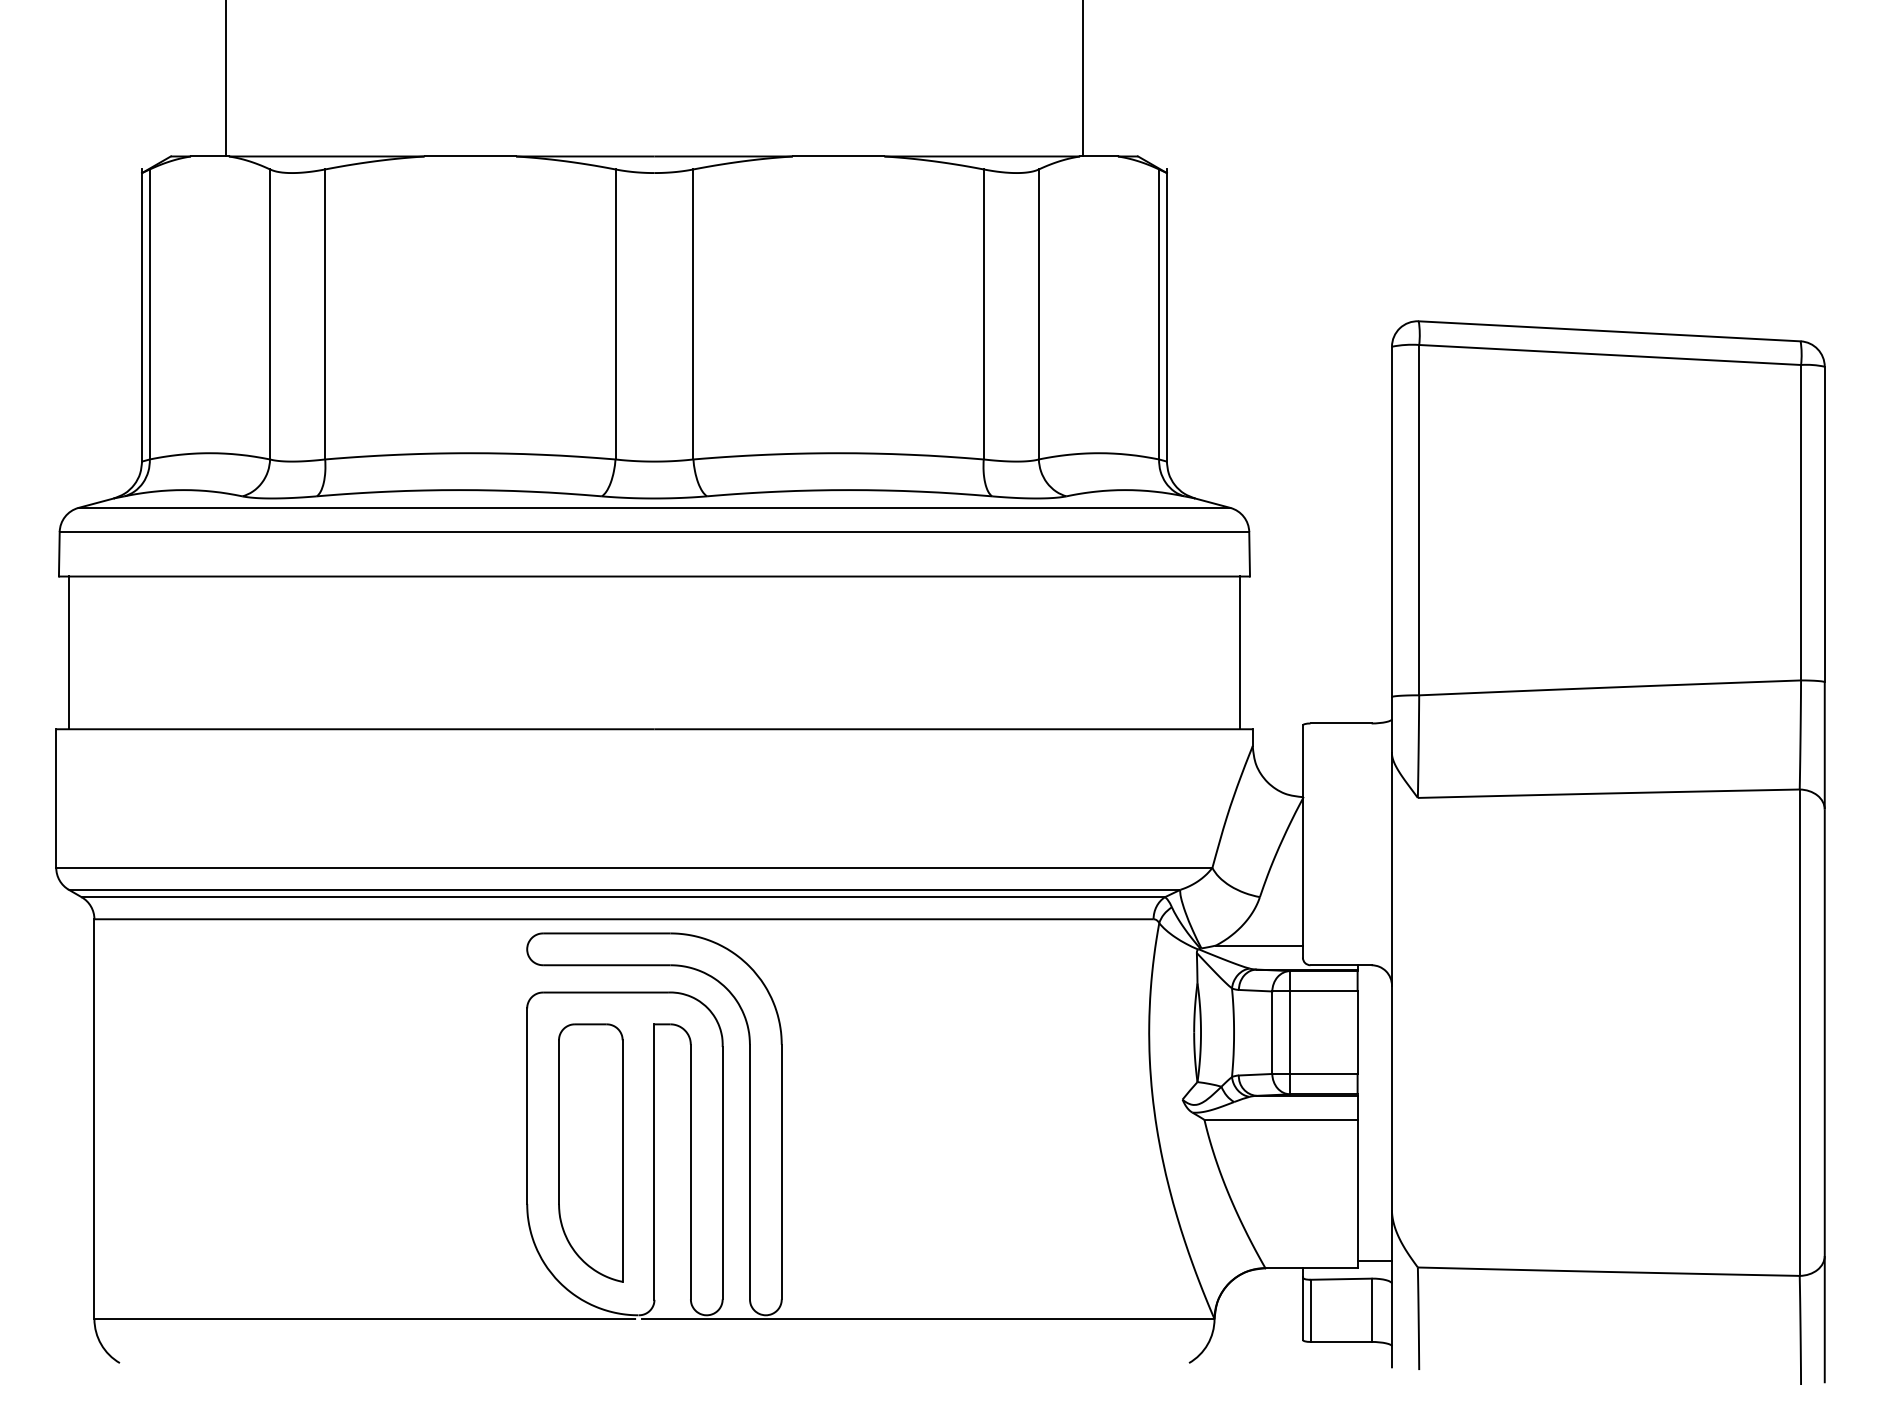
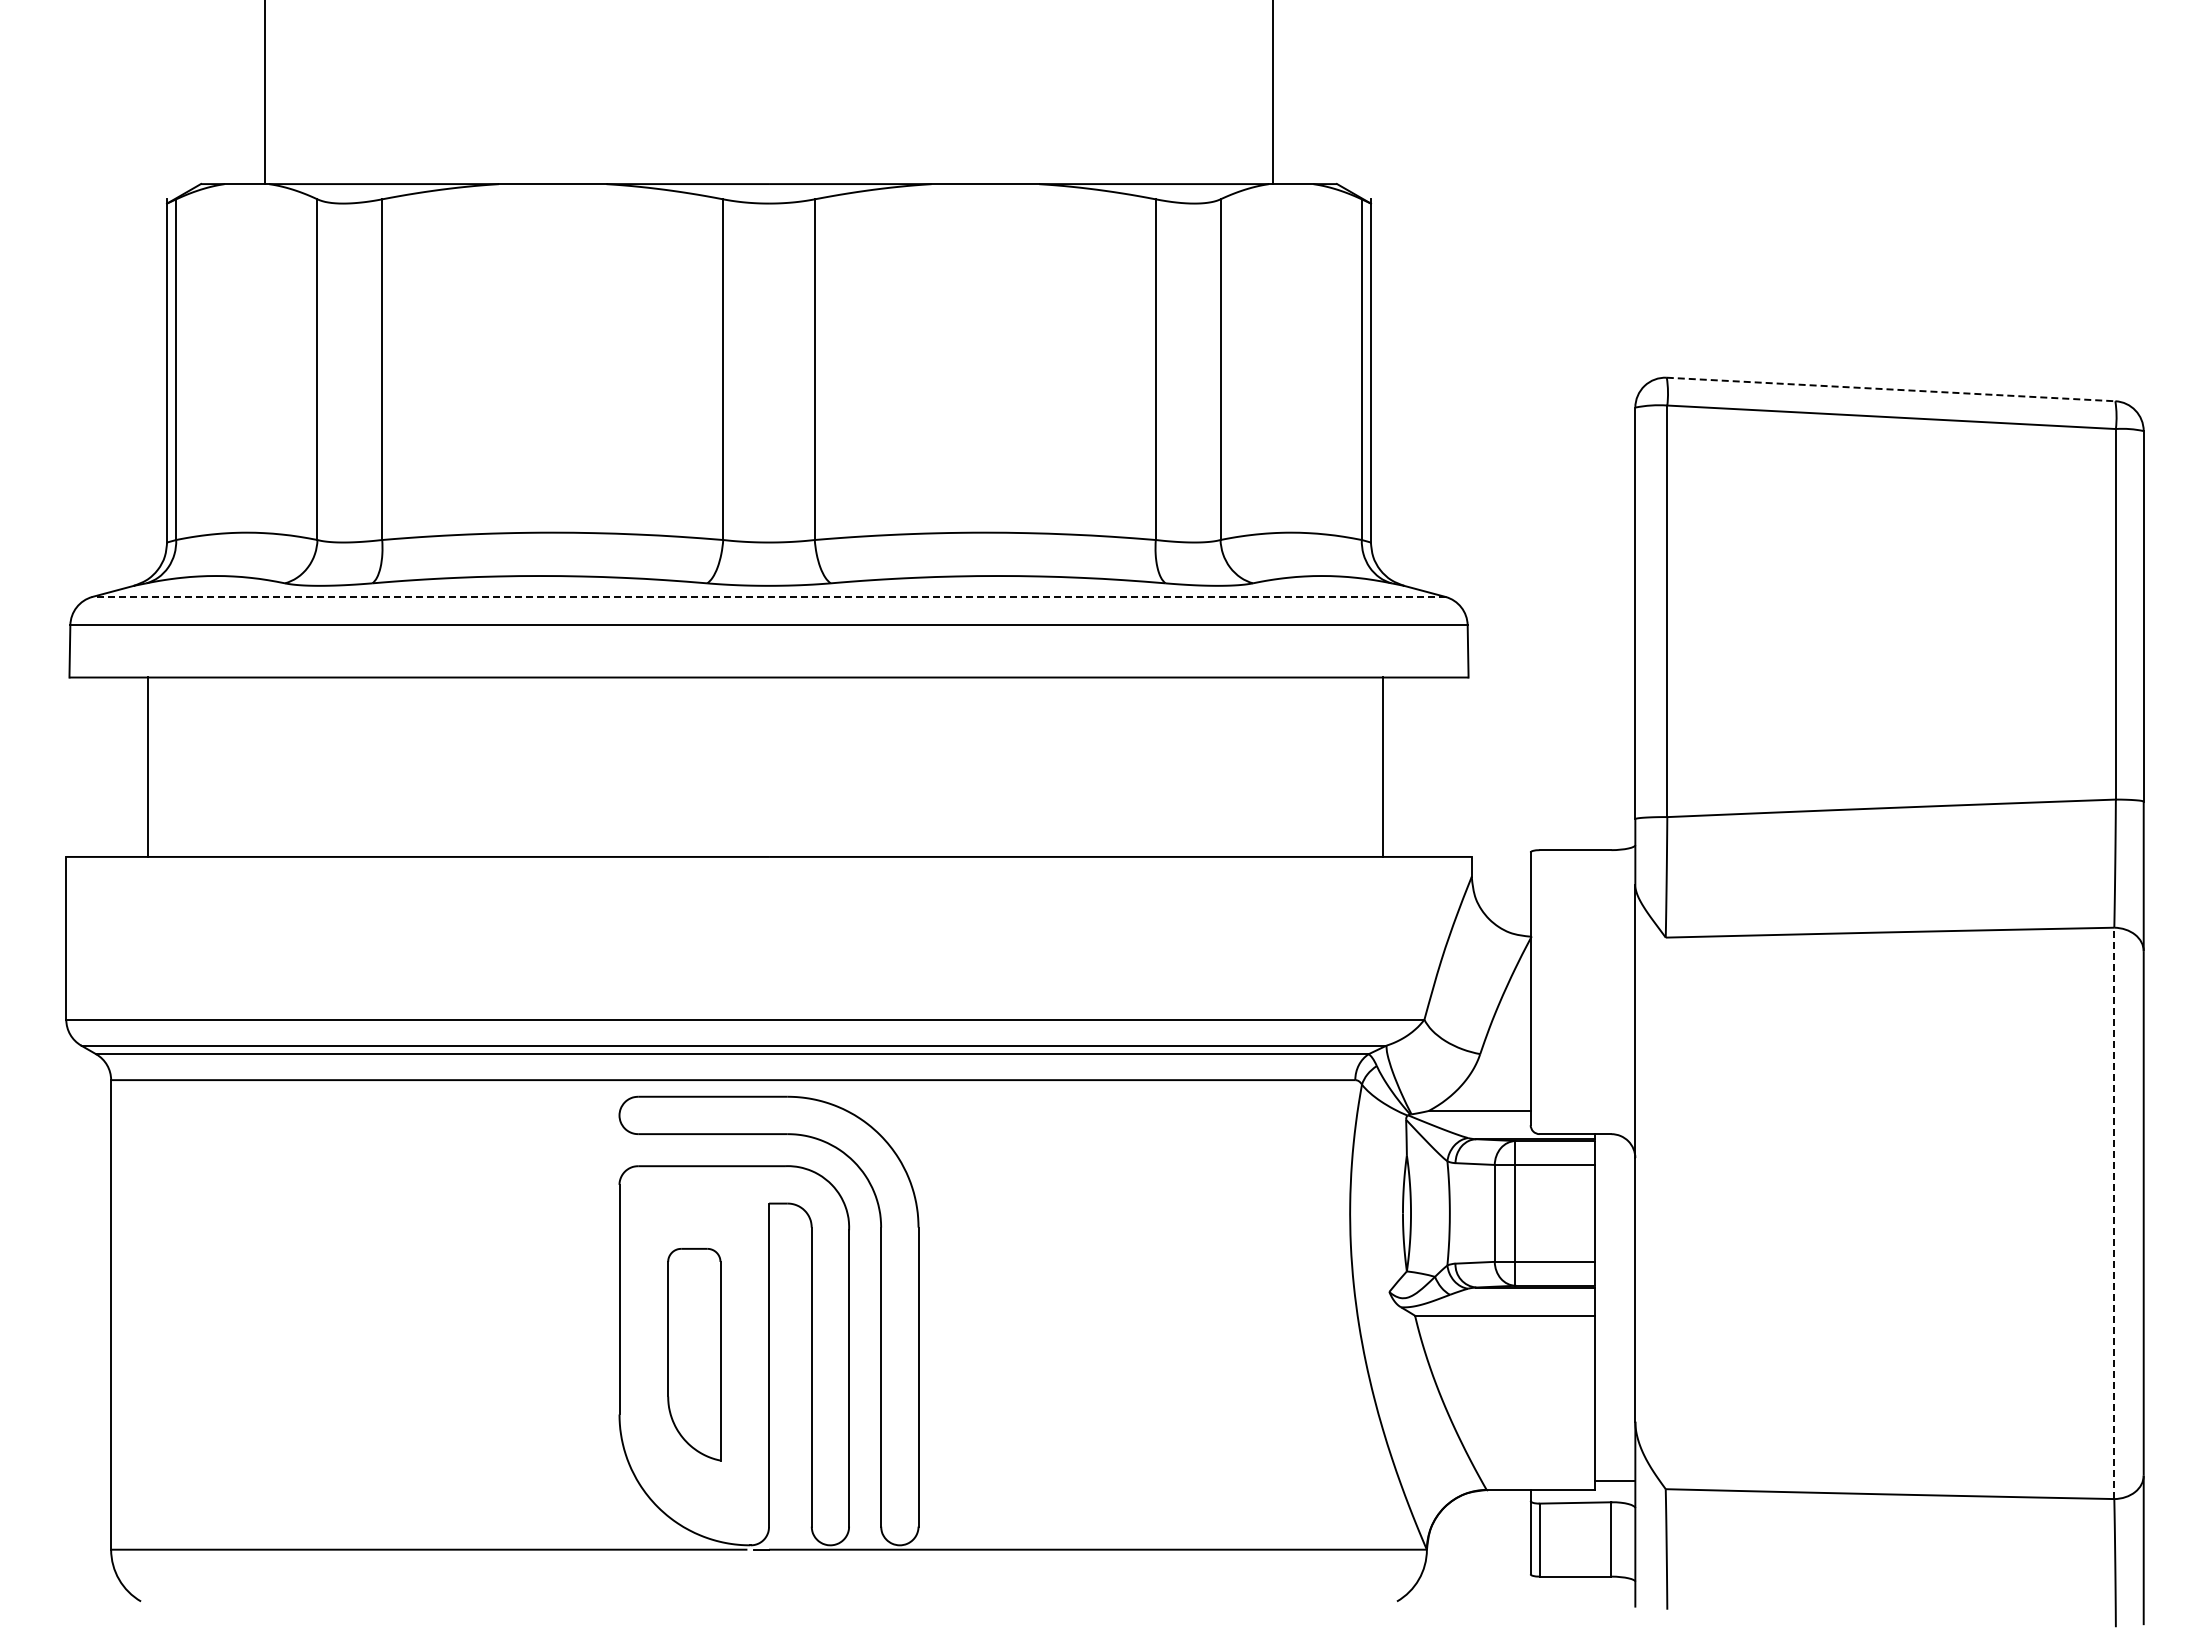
line: (1610, 331) -> (1891, 389), solid -> dashed
line: (654, 507) -> (768, 596), solid -> dashed
line: (69, 653) -> (148, 767), moved
line: (1239, 653) -> (1382, 767), moved
line: (1799, 1032) -> (2114, 1213), solid -> dashed
part: (591, 1152) -> (694, 1354), size x0.7

